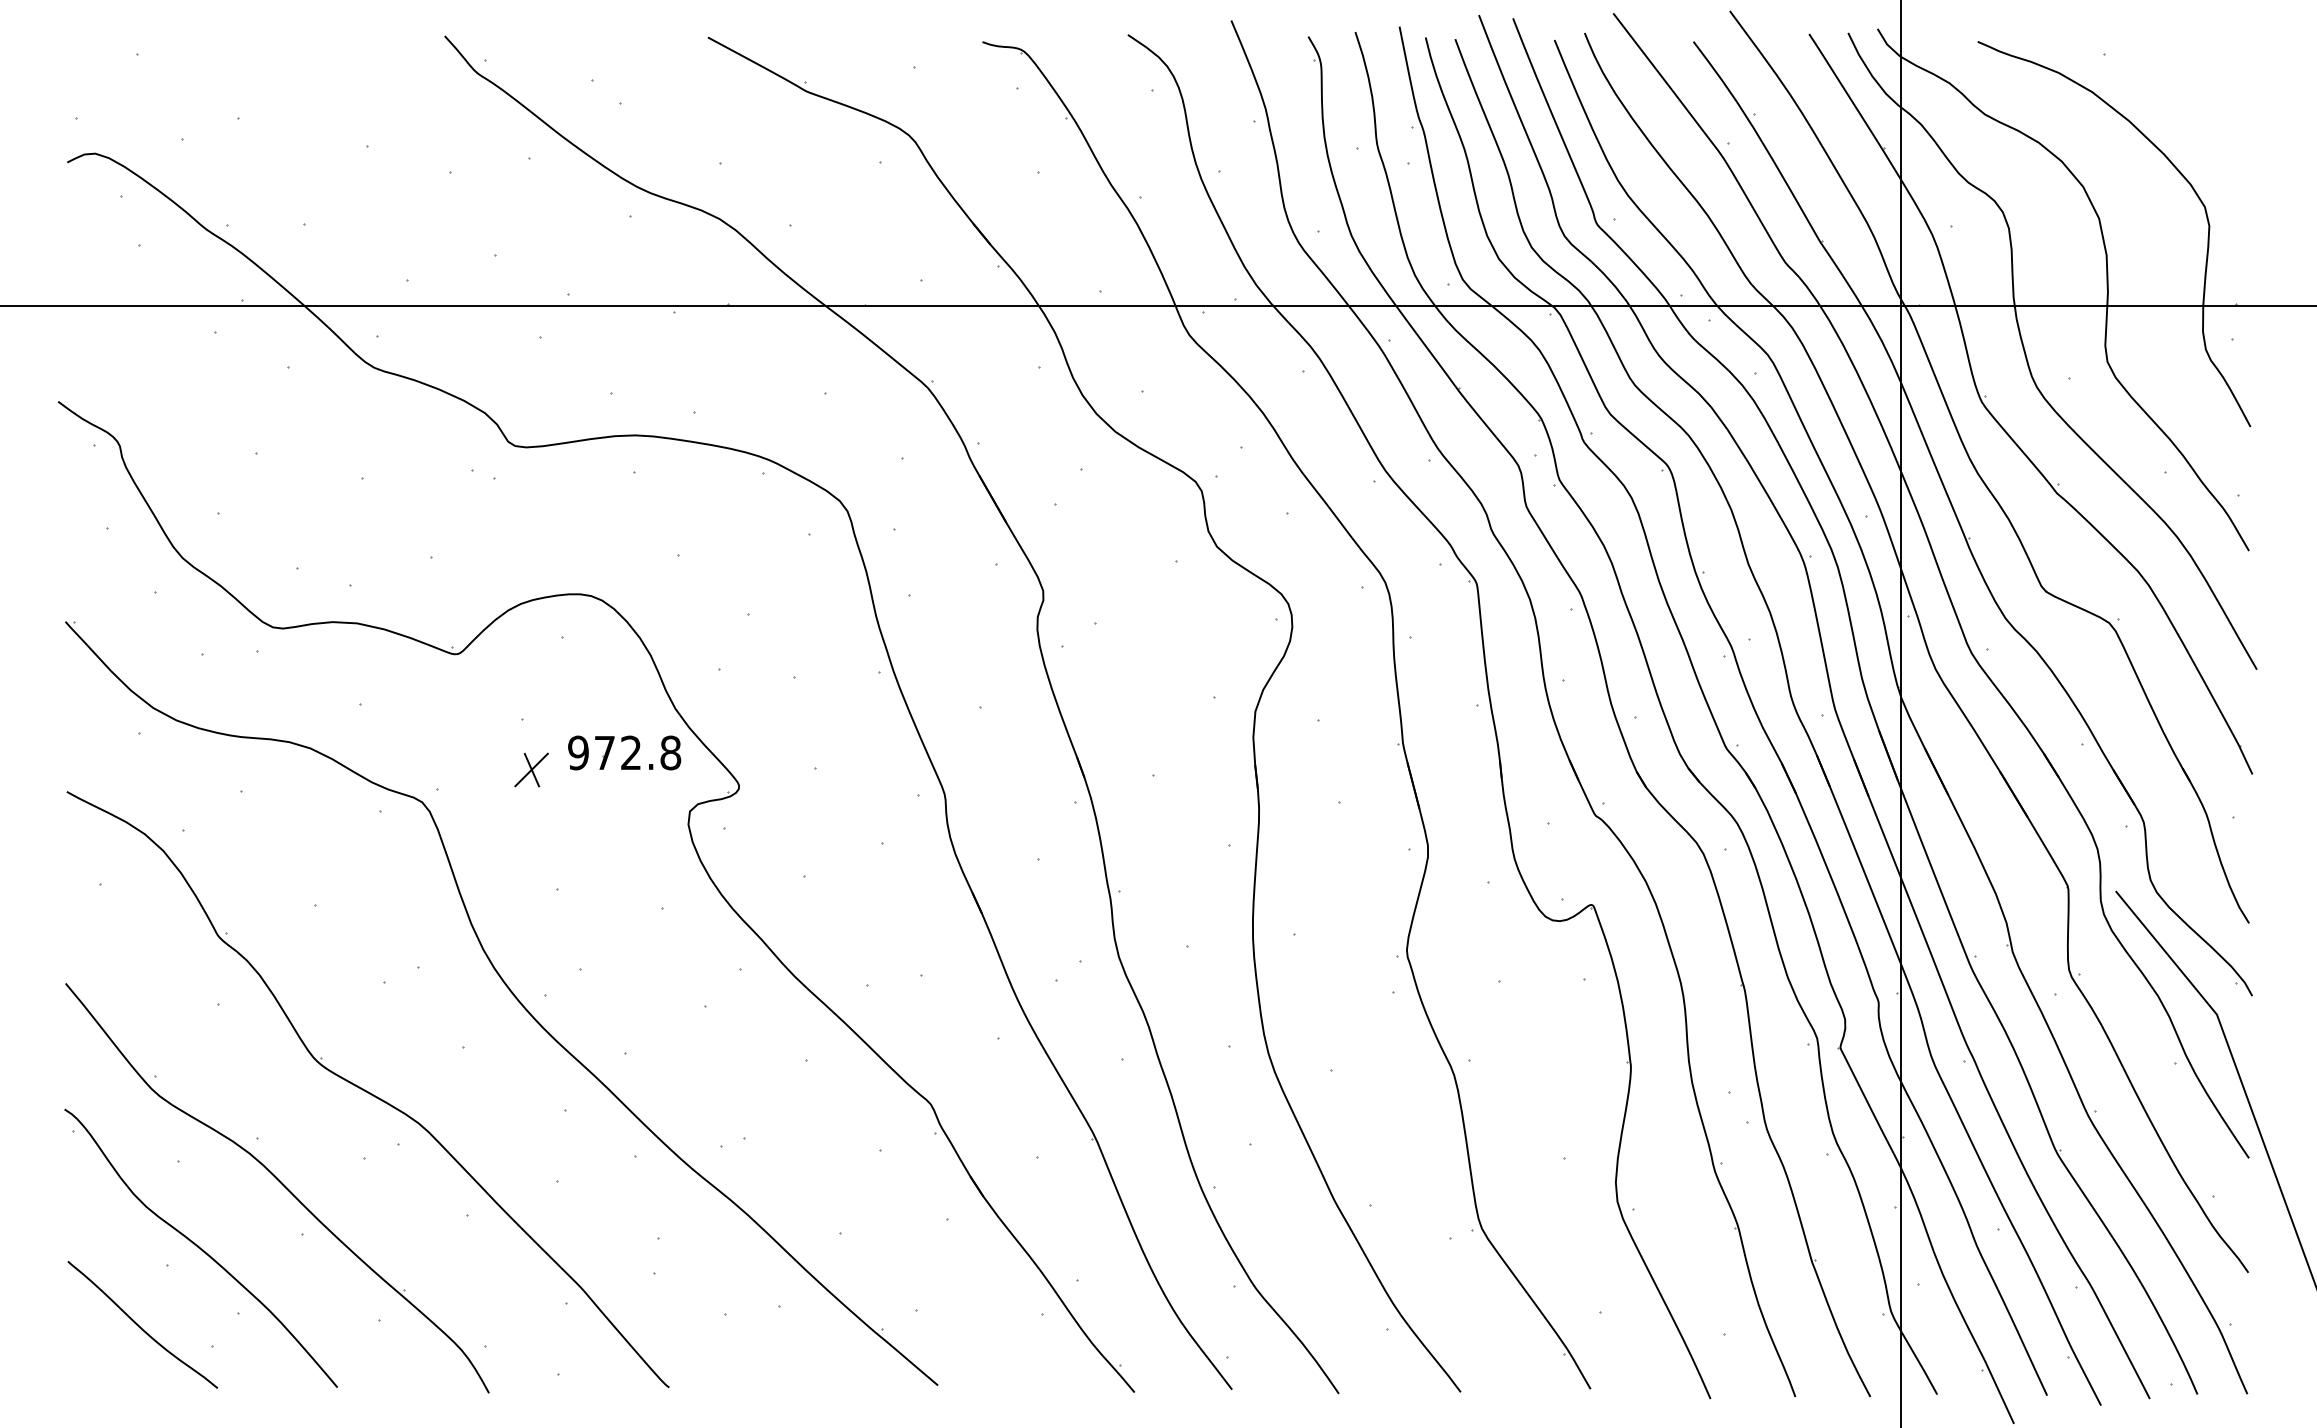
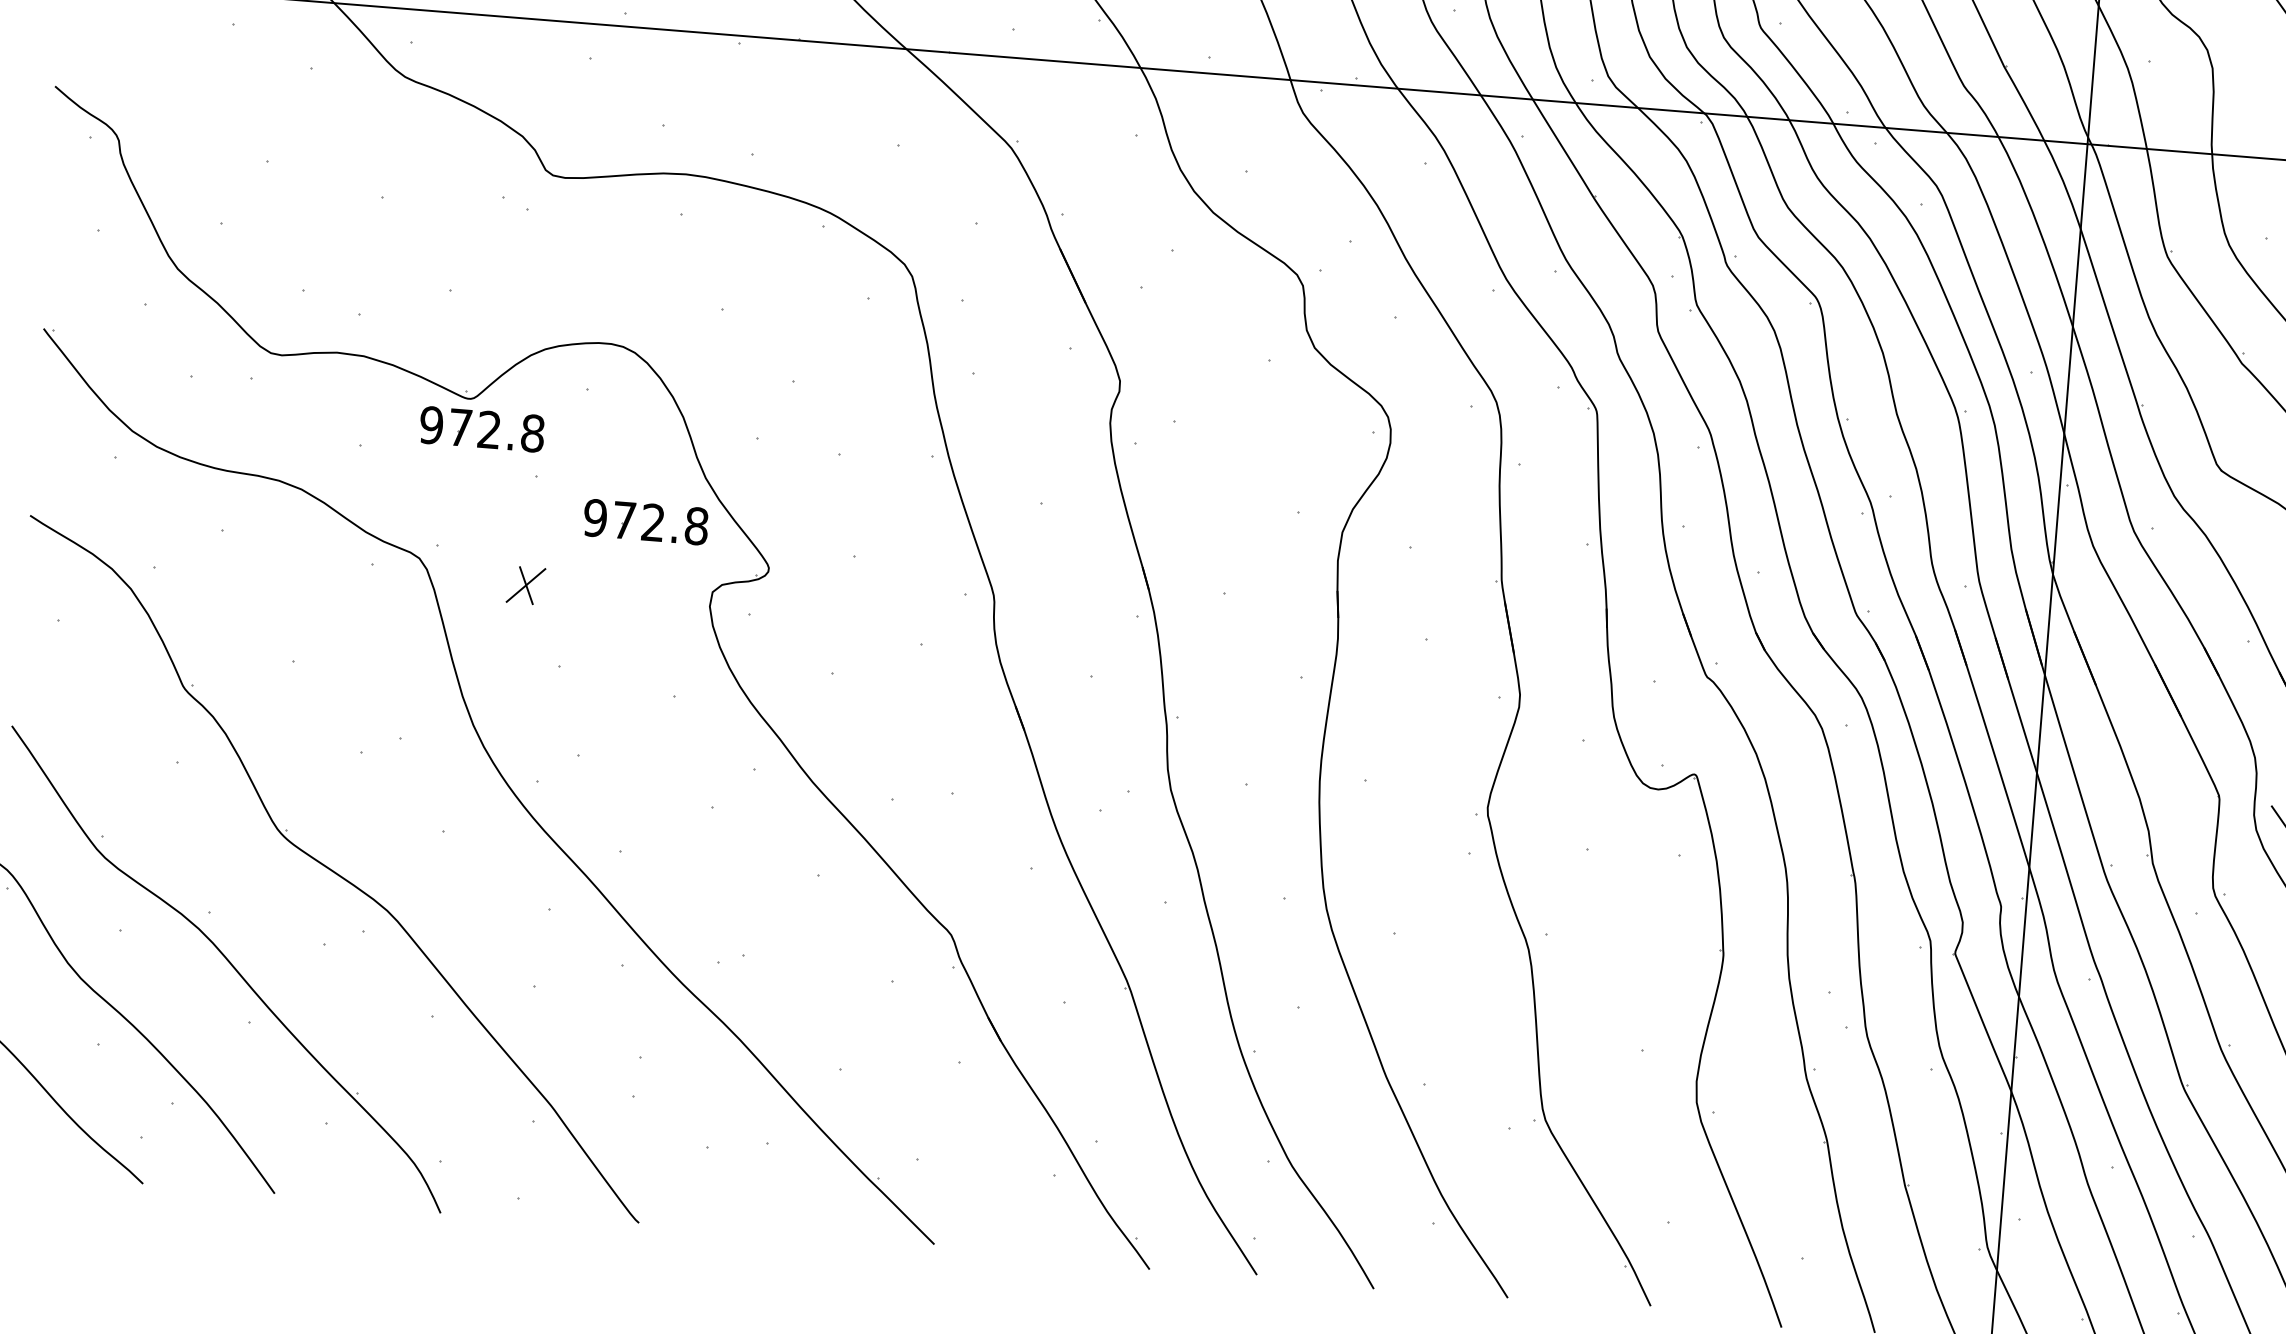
part: (474, 684) -> (487, 433), added
part: (531, 769) -> (525, 584), moved

